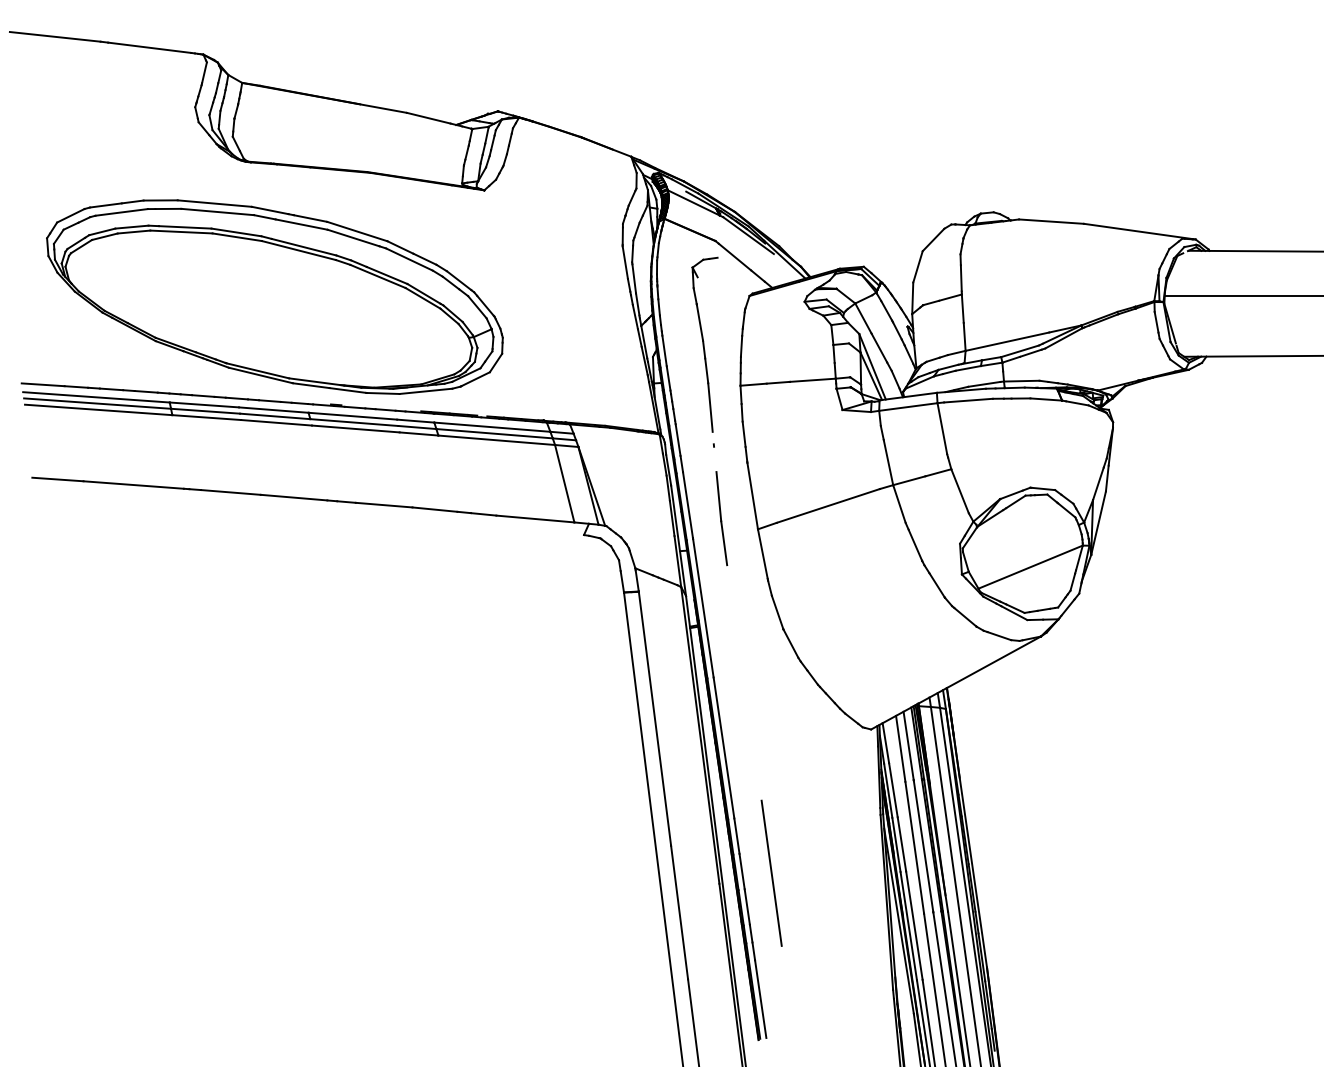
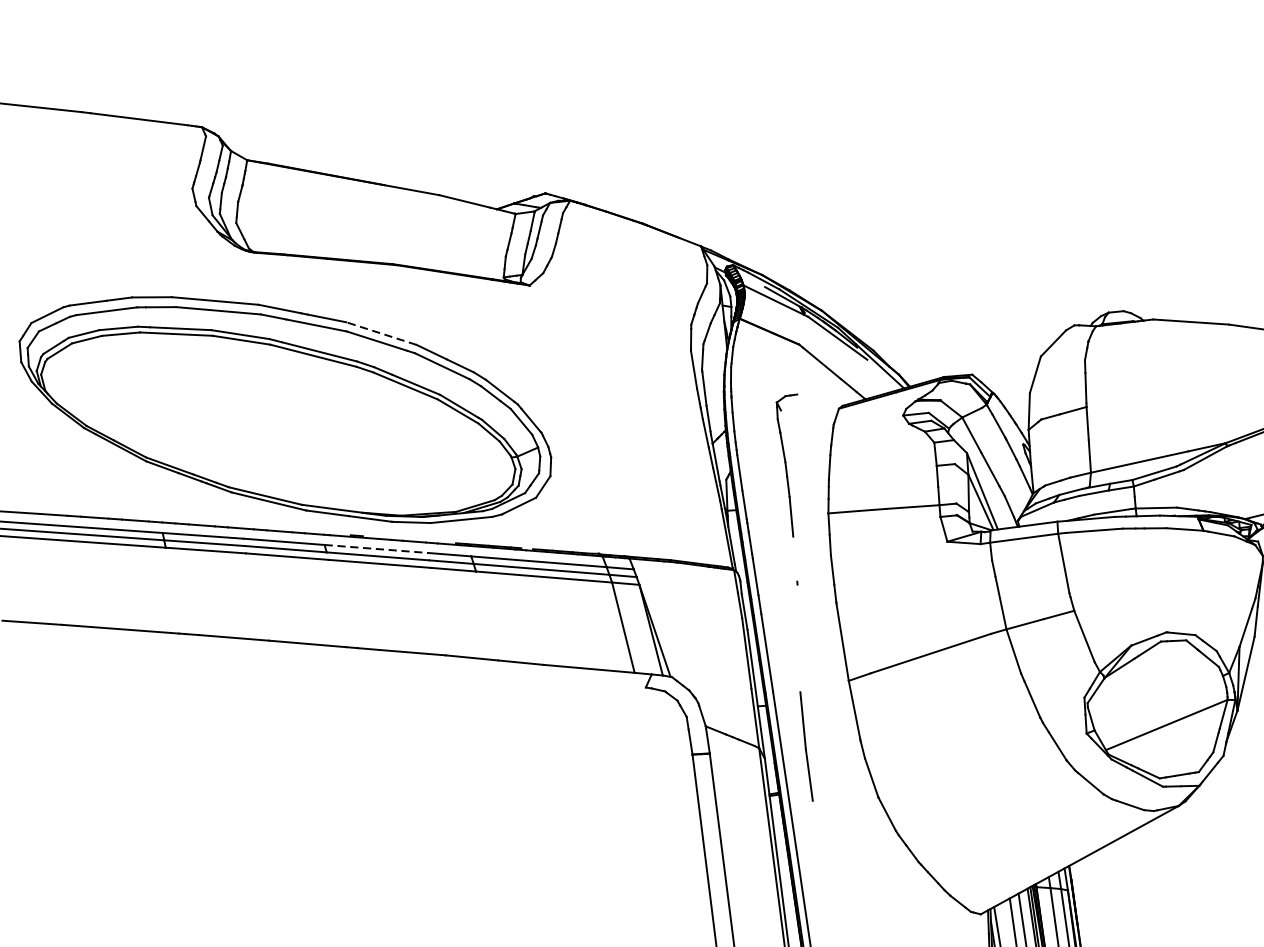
line: (357, 231) -> (381, 333), solid -> dashed
part: (704, 344) -> (786, 465), size x0.7
line: (353, 416) -> (377, 549), solid -> dashed
line: (721, 518) -> (806, 746), moved

